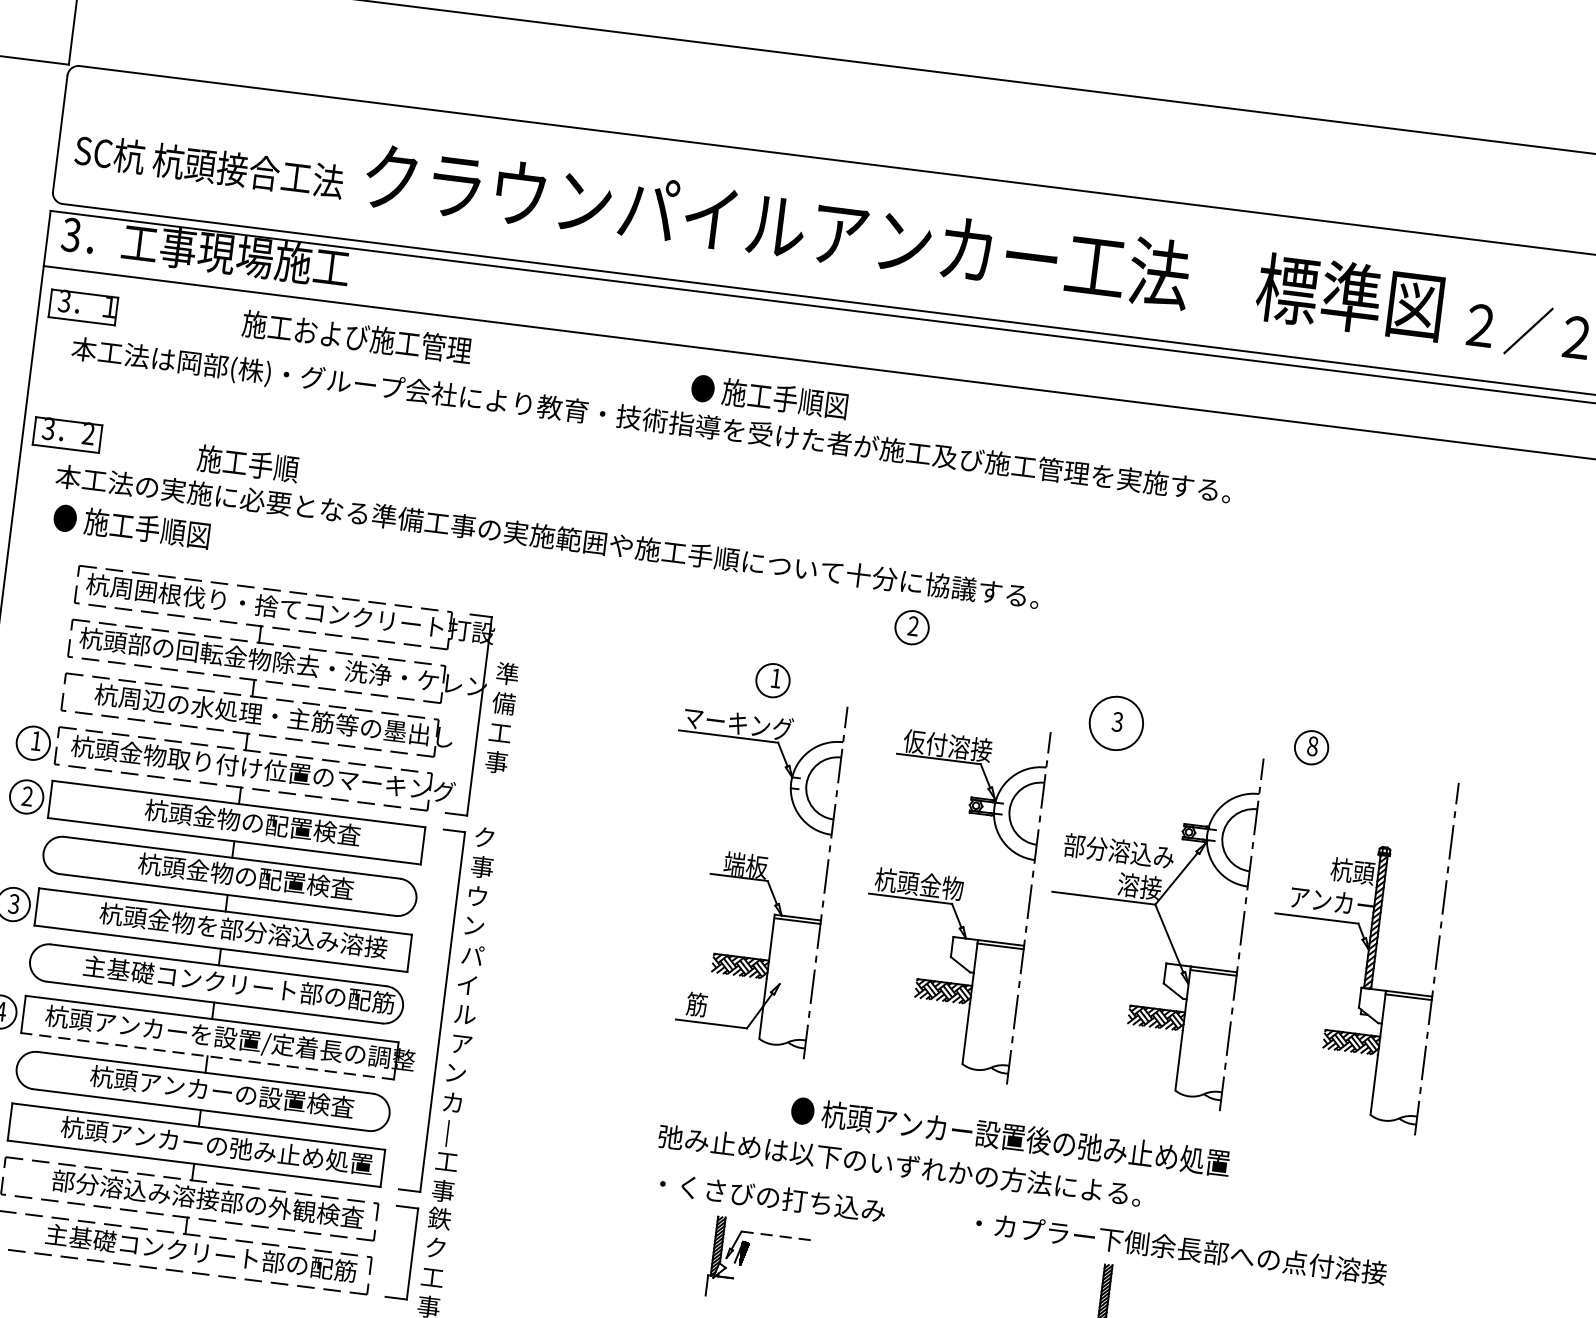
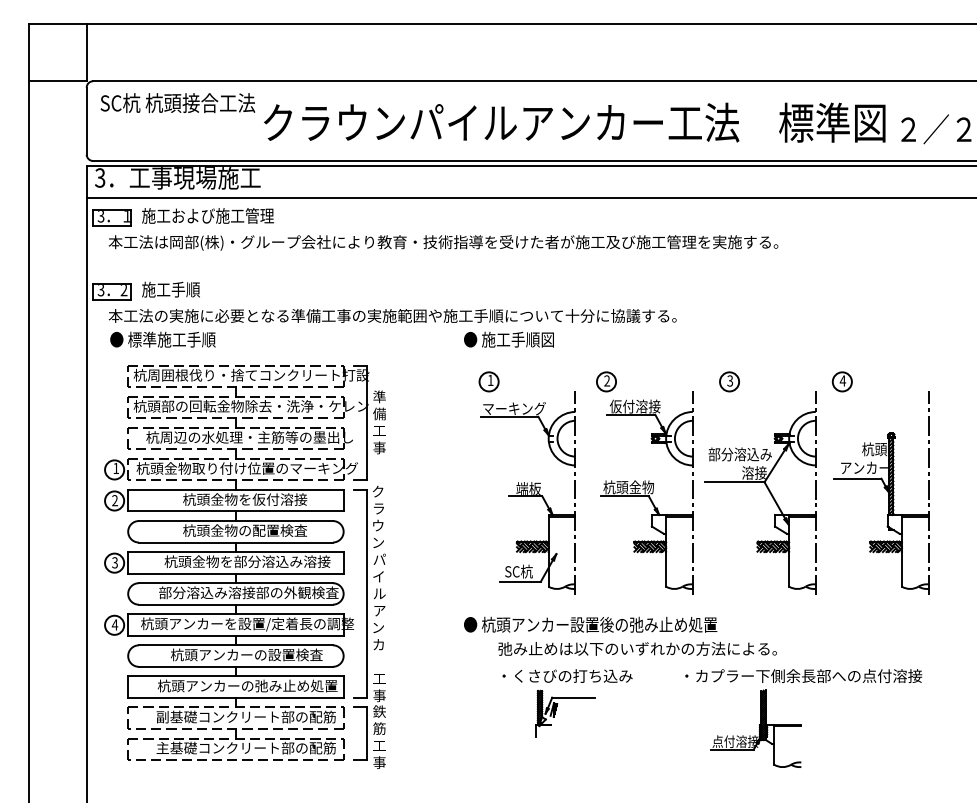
text: (208, 166) -> (177, 103), moved
text: (356, 336) -> (207, 215), moved
text: (768, 396) -> (508, 339), moved
text: (247, 463) -> (170, 289), moved
text: (159, 529) -> (171, 339), ● 施工手順図 -> ● 標準施工手順
part: (912, 627) -> (606, 381), moved
part: (772, 679) -> (488, 381), moved
circle: (1116, 722) -> (729, 381), size x0.62
text: (1312, 745) -> (842, 380), 8 -> 4
text: (301, 828) -> (273, 499), 杭頭金物の配置検査 -> 杭頭金物を仮付溶接
text: (481, 866) -> (378, 508), 事 -> ラ
text: (238, 984) -> (248, 592), 主基礎コンクリート部の配筋 -> 部分溶込み溶接部の外観検査
text: (710, 1006) -> (518, 571), 筋 -> SC杭
line: (206, 1055) -> (235, 635), dashed -> solid
text: (1010, 1136) -> (590, 624), moved
text: (206, 1198) -> (245, 716), 部分溶込み溶接部の外観検査 -> 副基礎コンクリート部の配筋
line: (780, 1236) -> (574, 697), dashed -> solid
text: (435, 1247) -> (379, 728), ク -> 筋

